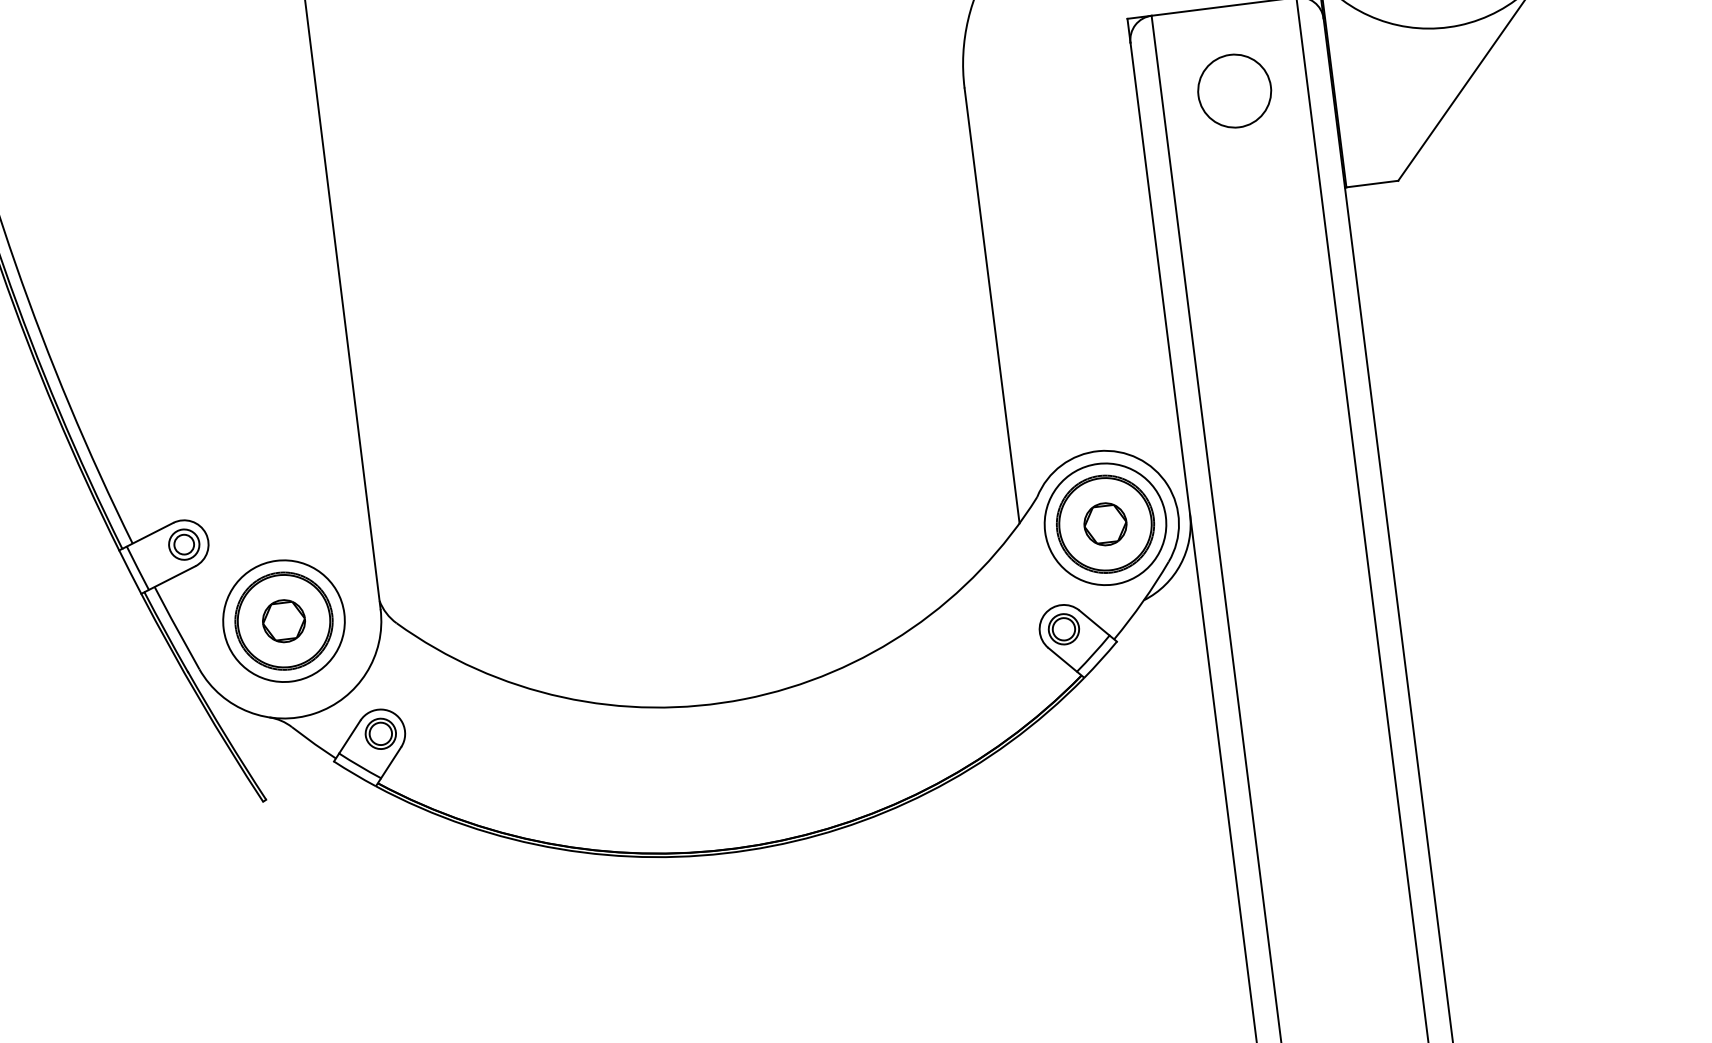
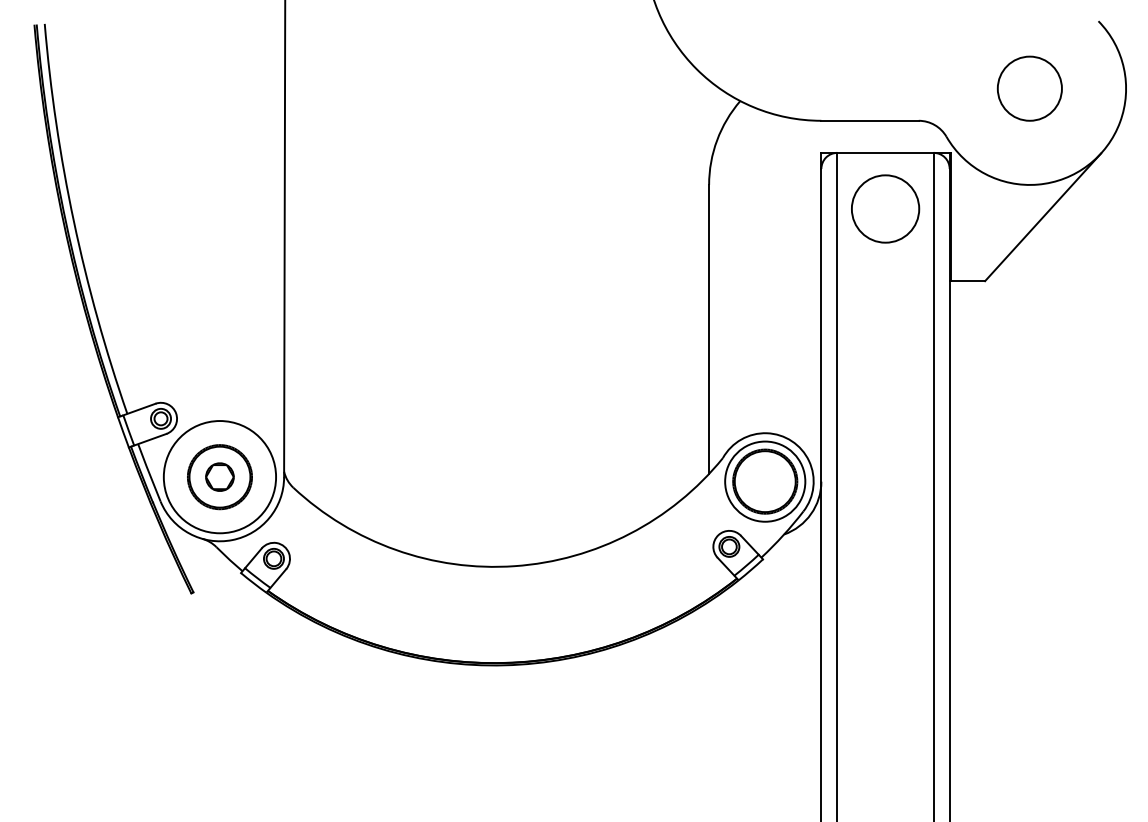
circle: (1234, 90) -> (885, 208), size x1.4
part: (1104, 524) -> (764, 481), removed
circle: (283, 621) -> (219, 477), size x1.4

